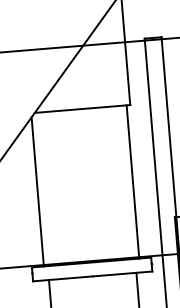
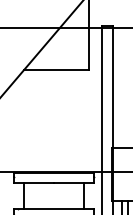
line: (133, 181) -> (86, 121), removed
line: (37, 191) -> (21, 122), removed

